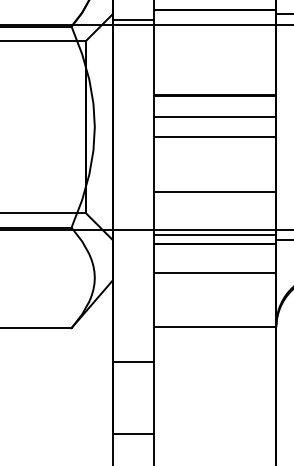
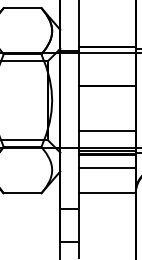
line: (214, 115) -> (107, 95), removed
line: (214, 137) -> (107, 105), removed

